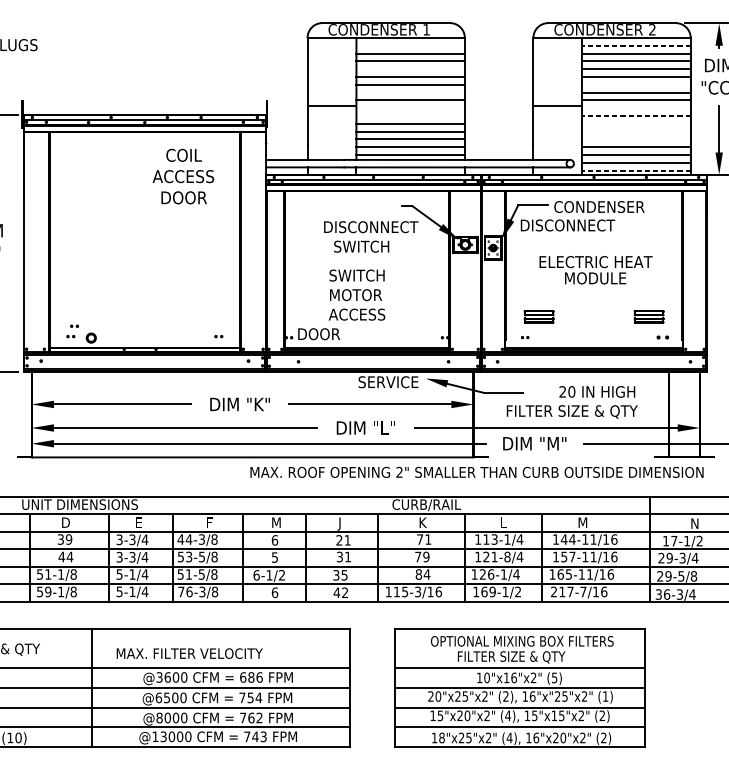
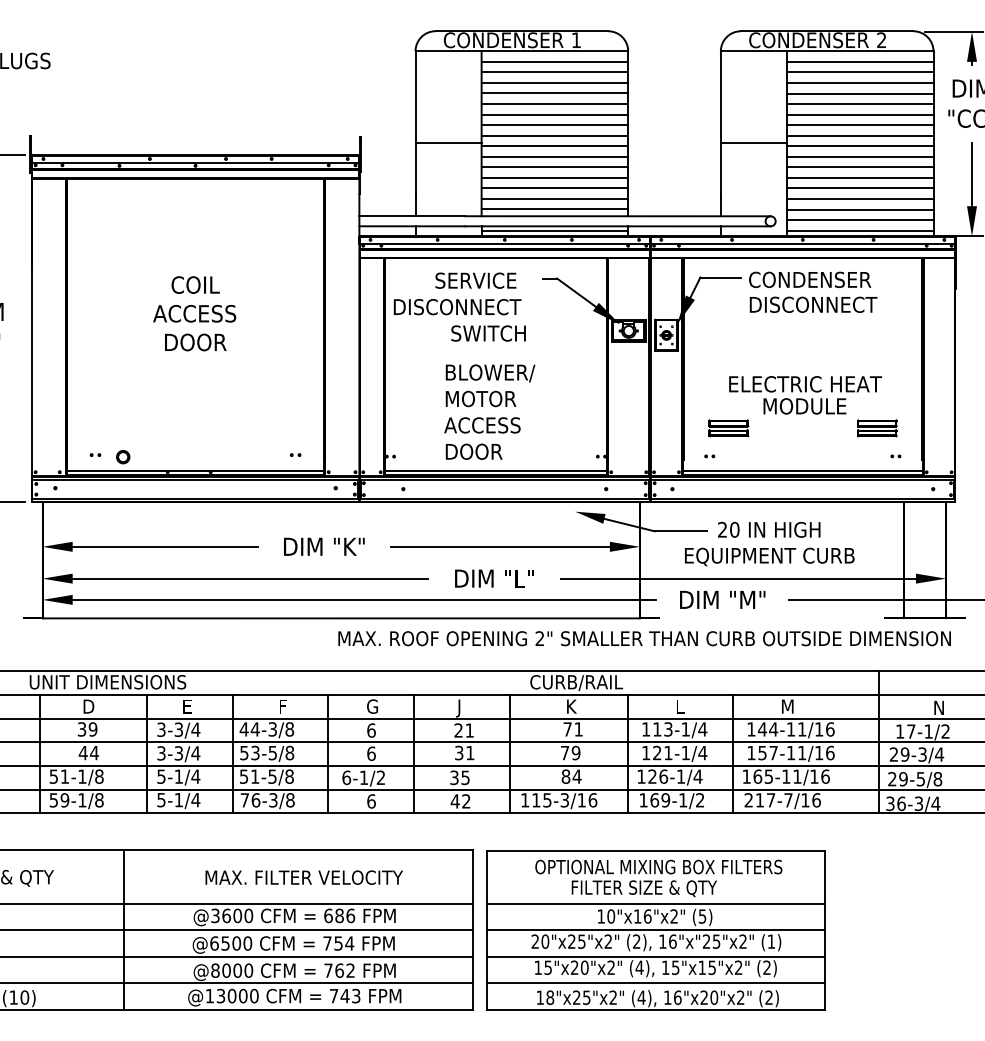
line: (410, 45) -> (554, 61), added
line: (635, 45) -> (859, 61), dashed -> solid
line: (410, 69) -> (554, 93), added
line: (635, 84) -> (859, 114), added
line: (410, 92) -> (554, 125), added
line: (410, 108) -> (554, 146), added
line: (635, 108) -> (859, 146), added
line: (410, 115) -> (554, 156), added
line: (635, 115) -> (859, 156), dashed -> solid
line: (635, 123) -> (859, 167), added
line: (635, 131) -> (859, 177), added
line: (635, 139) -> (859, 188), added
line: (410, 170) -> (554, 230), added
line: (635, 170) -> (859, 230), dashed -> solid
text: (183, 176) -> (194, 313), moved
text: (567, 225) -> (813, 304), moved
text: (371, 227) -> (457, 307), moved
text: (596, 270) -> (805, 395), moved
text: (363, 276) -> (490, 373), SWITCH -> BLOWER/
part: (74, 325) -> (100, 440), removed
text: (318, 333) -> (473, 451), moved
part: (662, 337) -> (895, 456), size x0.62
text: (388, 382) -> (475, 280), moved
text: (597, 391) -> (769, 529), moved
text: (572, 411) -> (773, 556), FILTER SIZE & QTY -> EQUIPMENT CURB
text: (276, 522) -> (373, 706), M -> G
text: (507, 556) -> (685, 752), 121-8/4 -> 121-1/4
text: (274, 557) -> (371, 753), 5 -> 6
text: (189, 653) -> (303, 877), moved
part: (519, 688) -> (655, 930), moved

